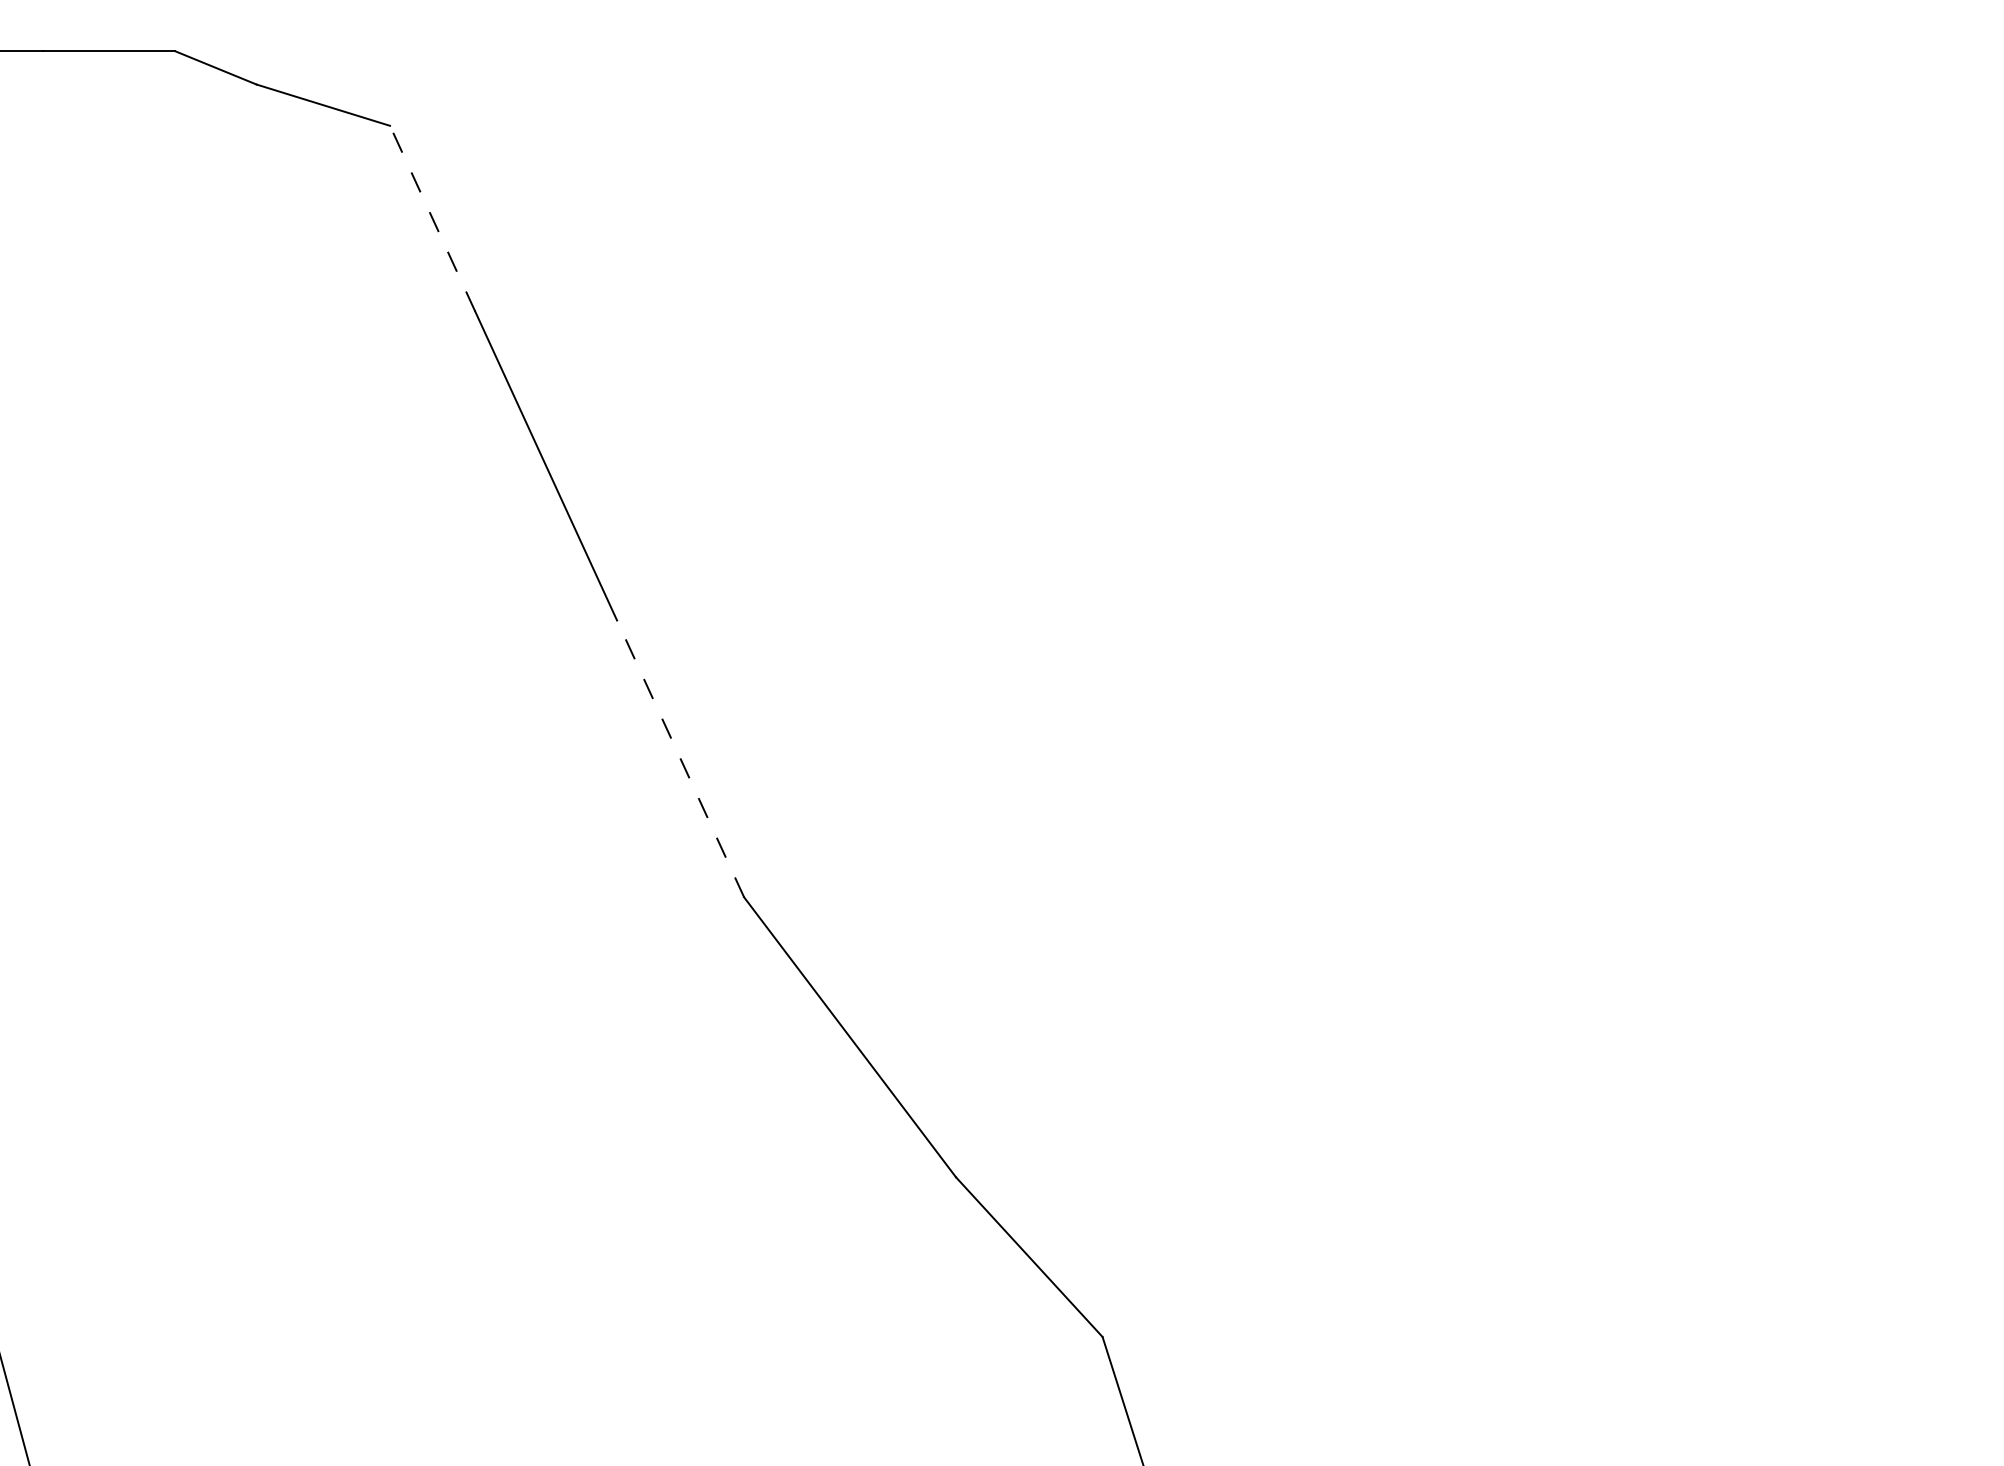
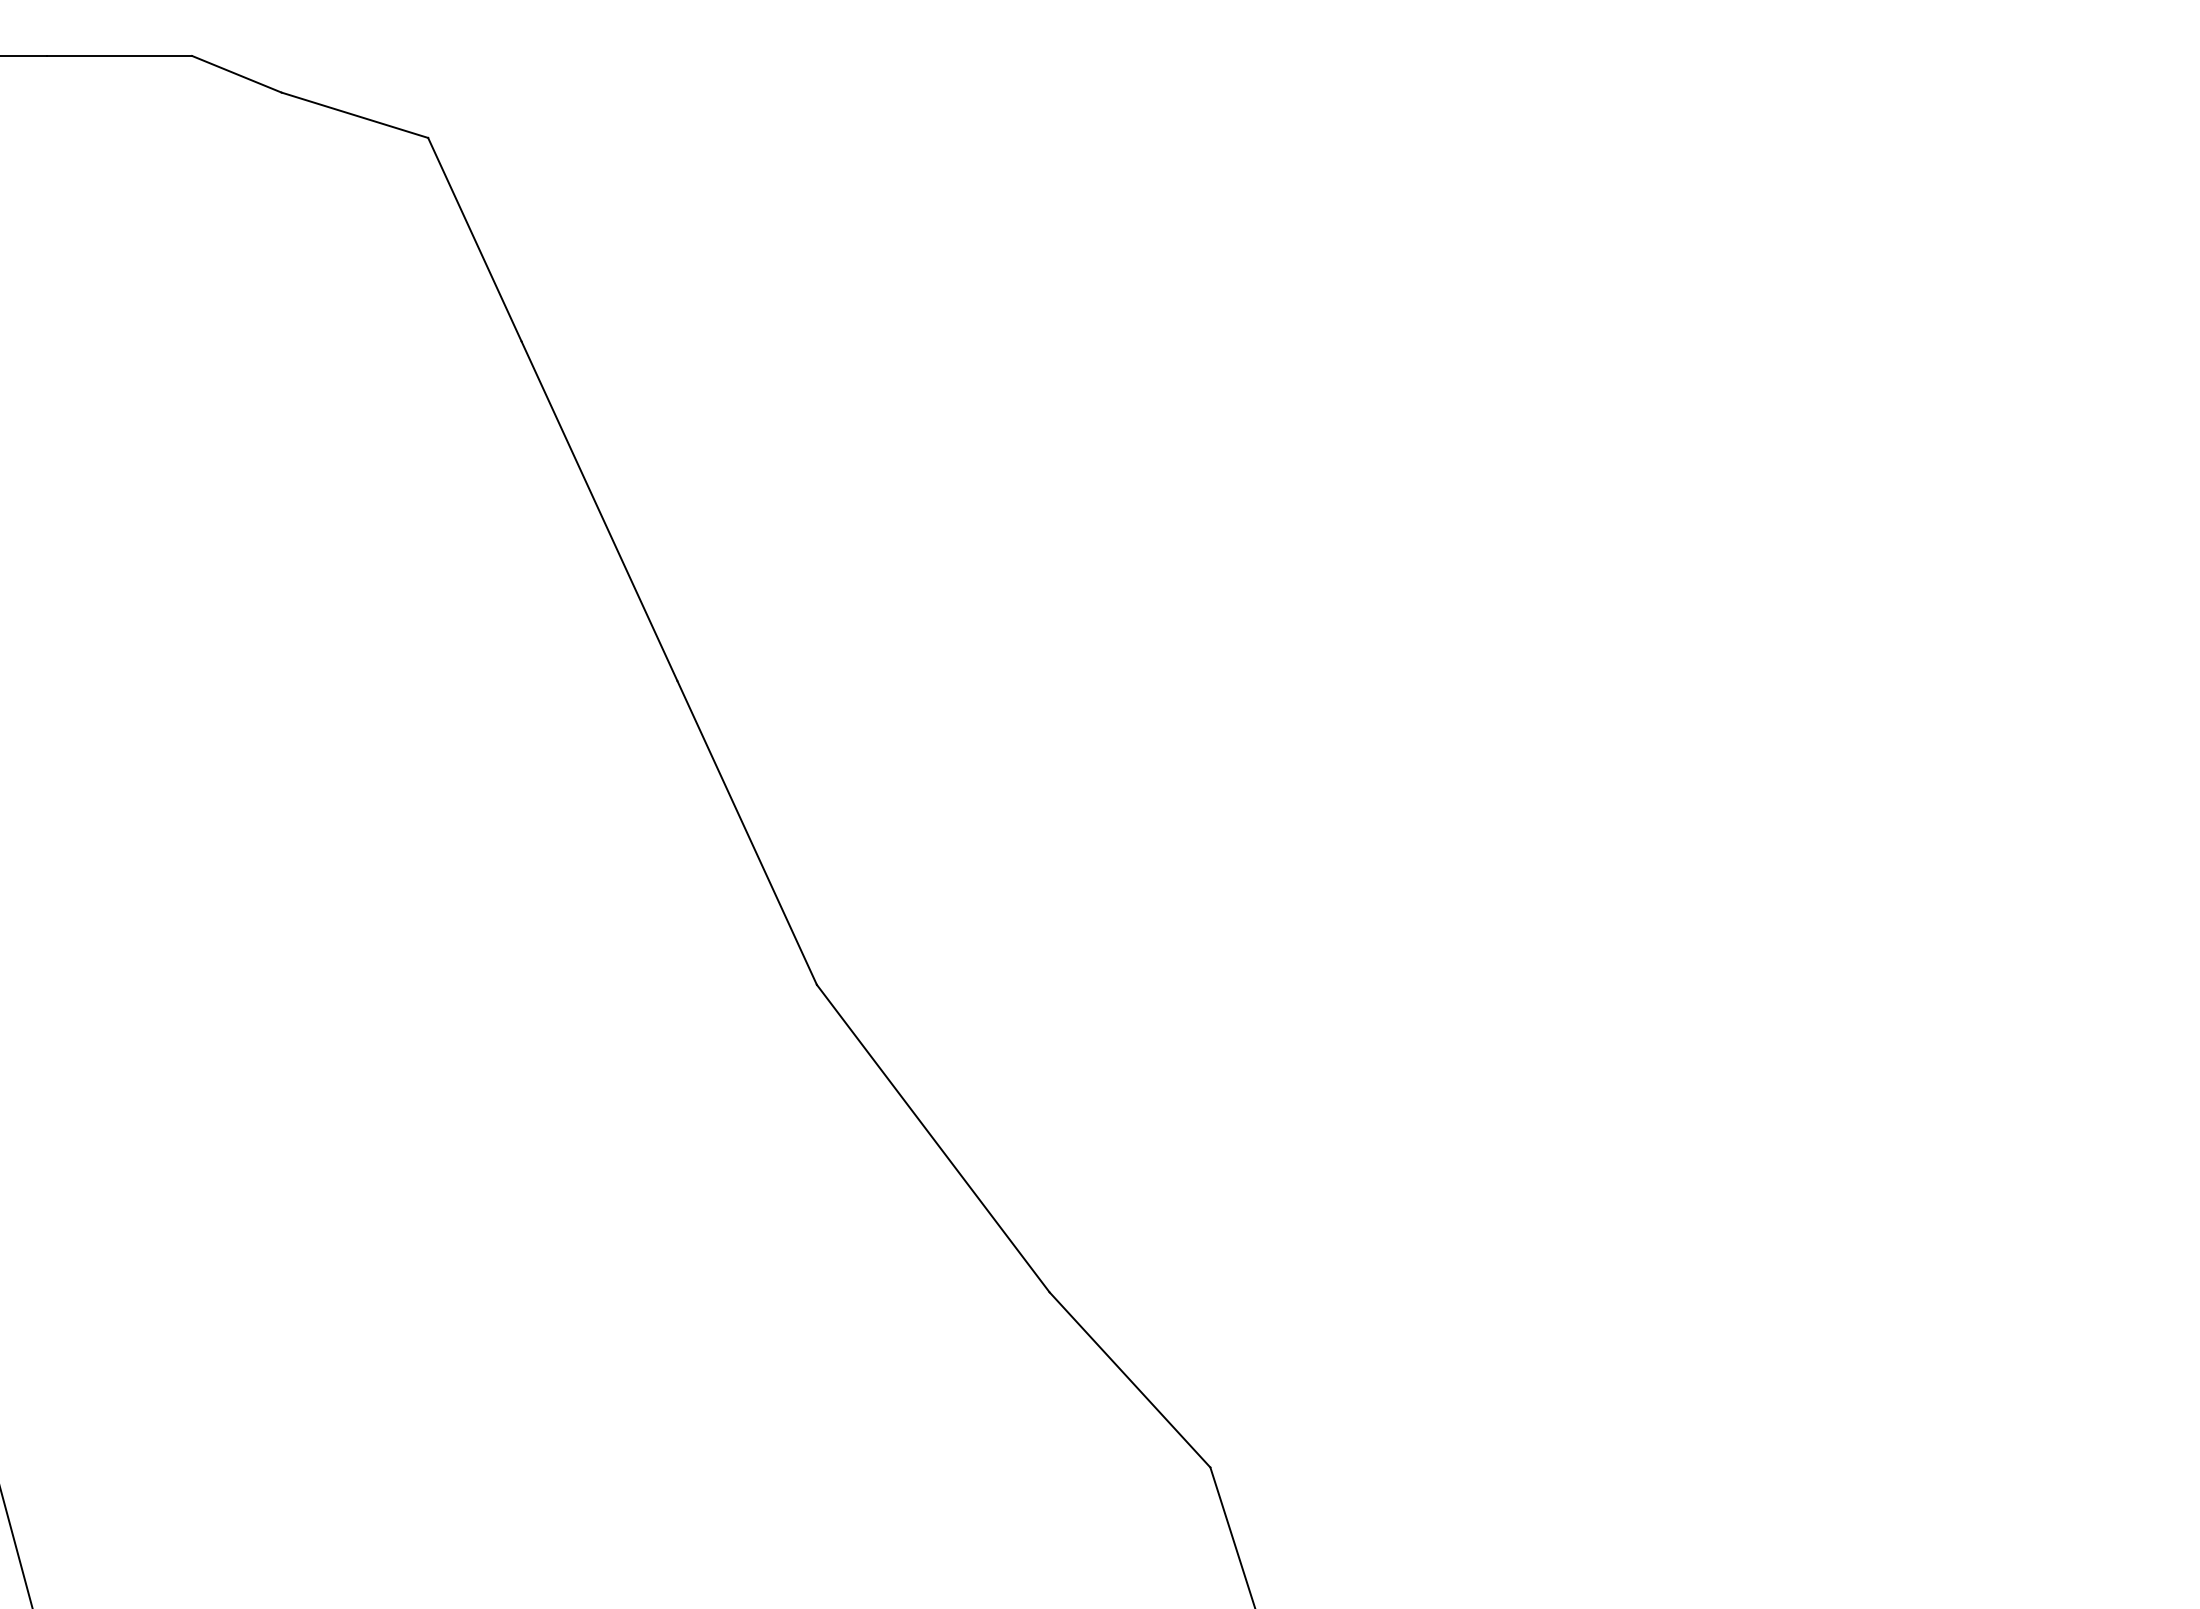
line: (432, 218) -> (474, 239), dashed -> solid
line: (680, 758) -> (747, 832), dashed -> solid

